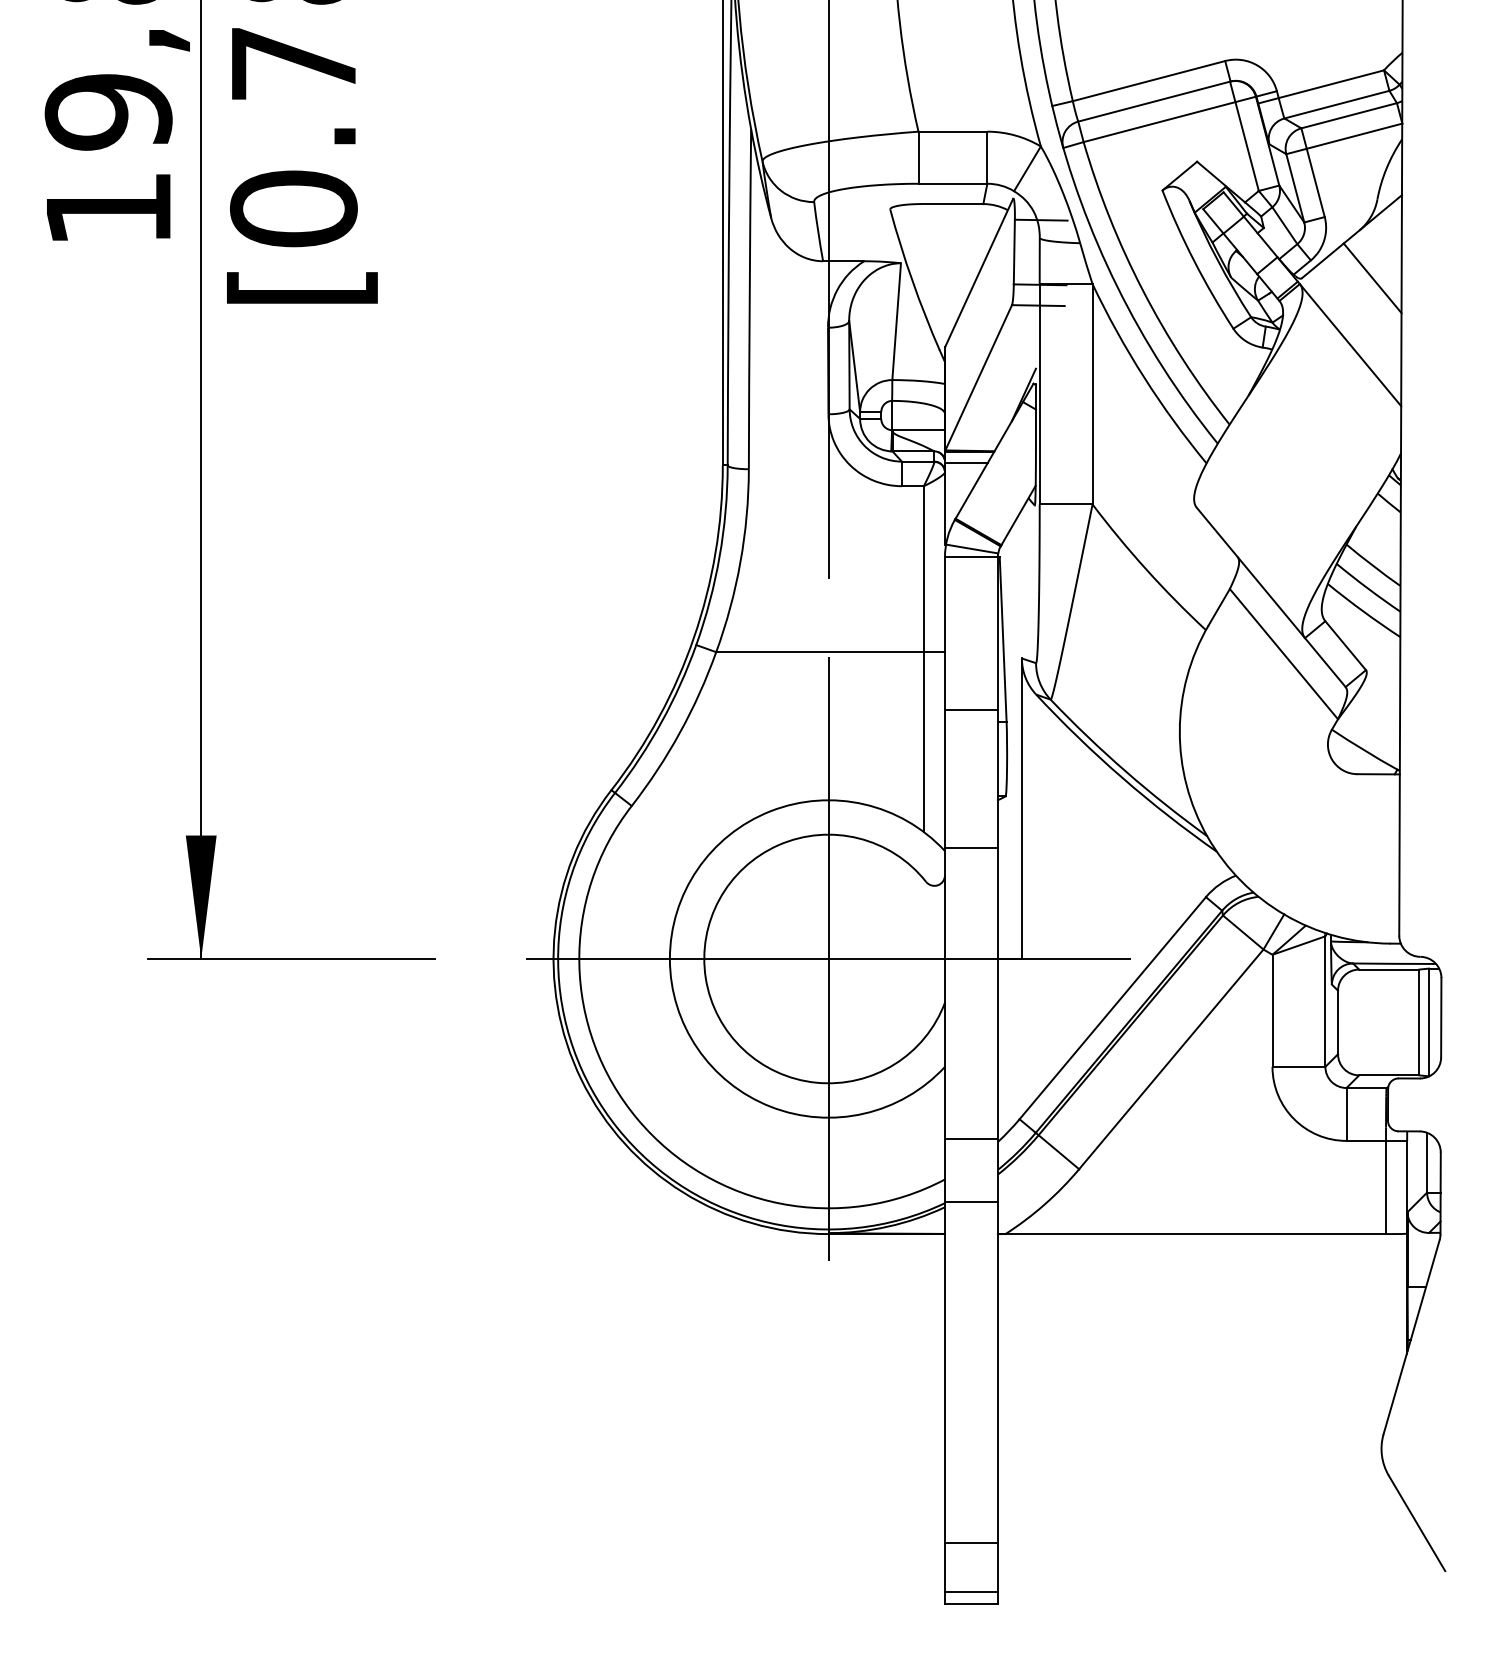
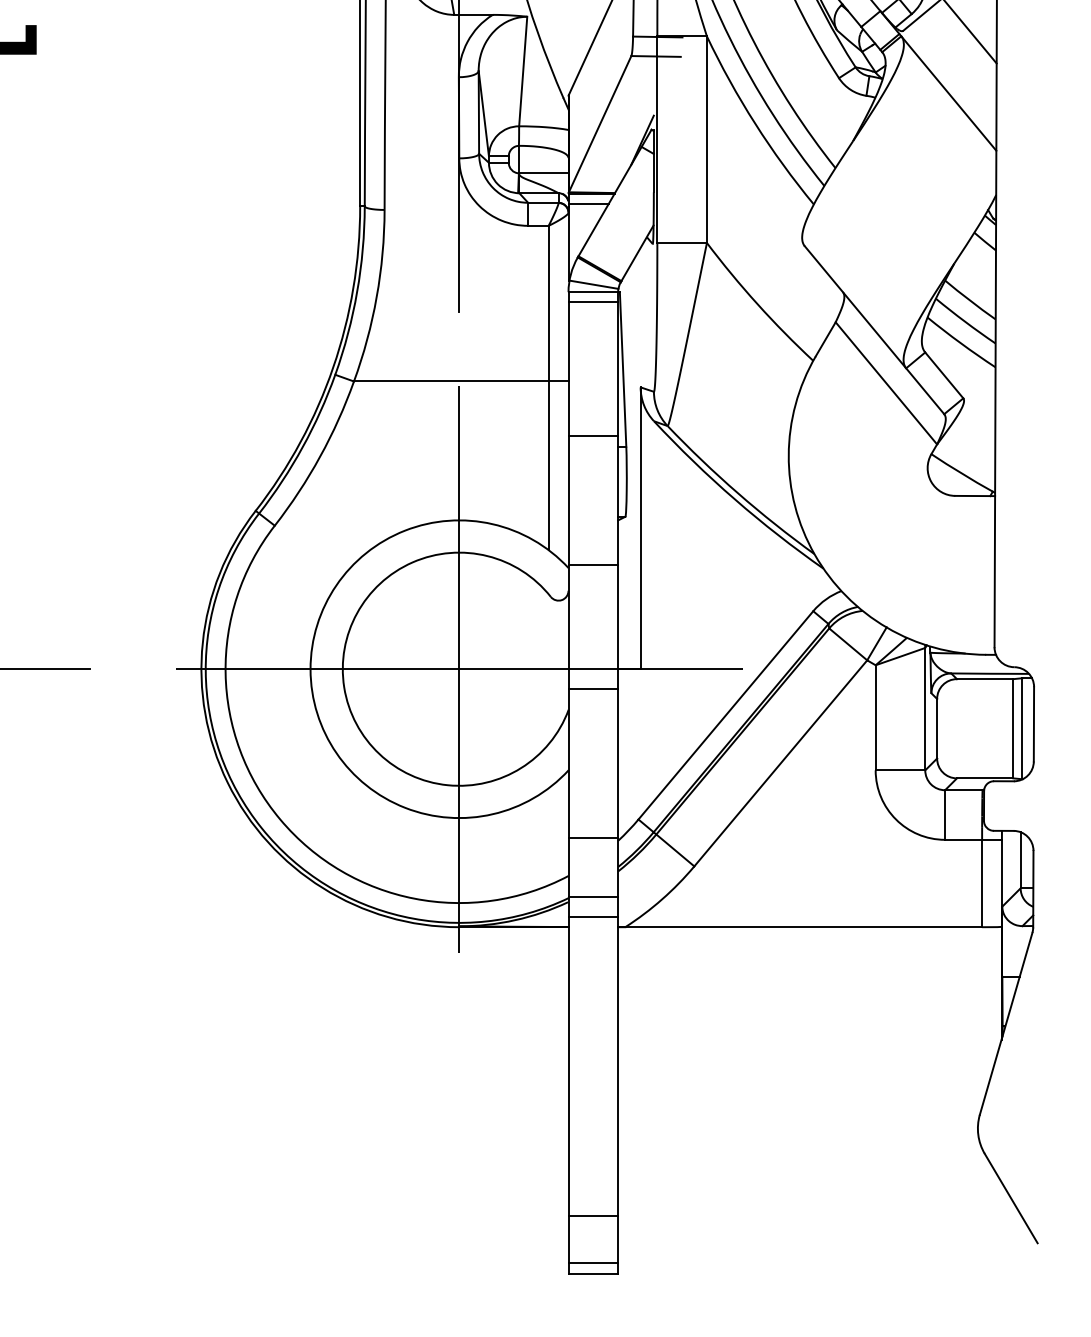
line: (970, 567) -> (592, 302), added
line: (970, 980) -> (592, 689), added
line: (970, 1223) -> (592, 917), added

